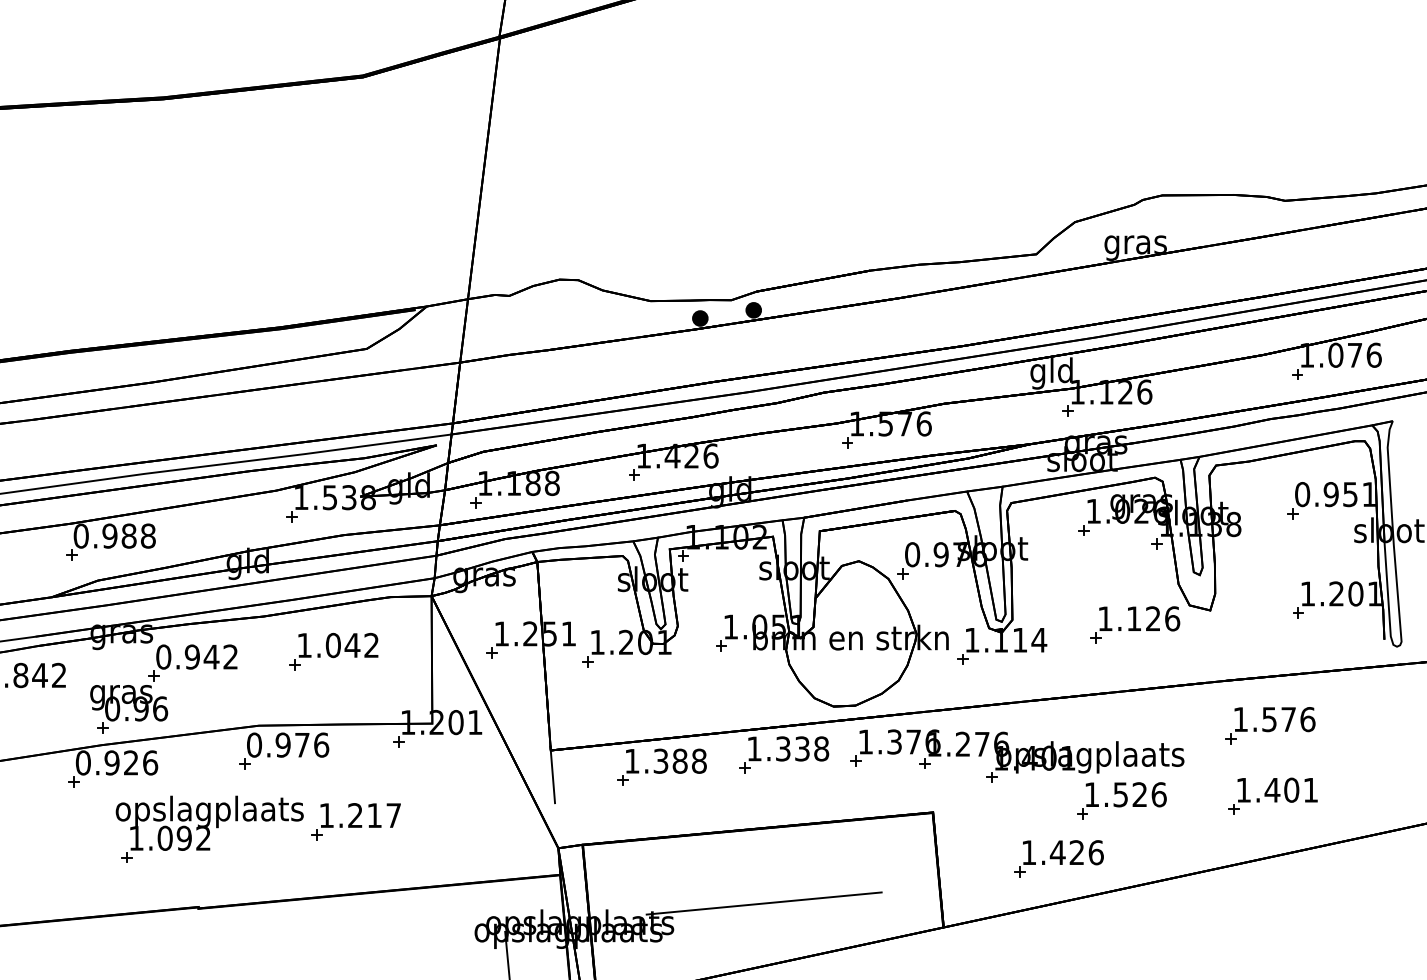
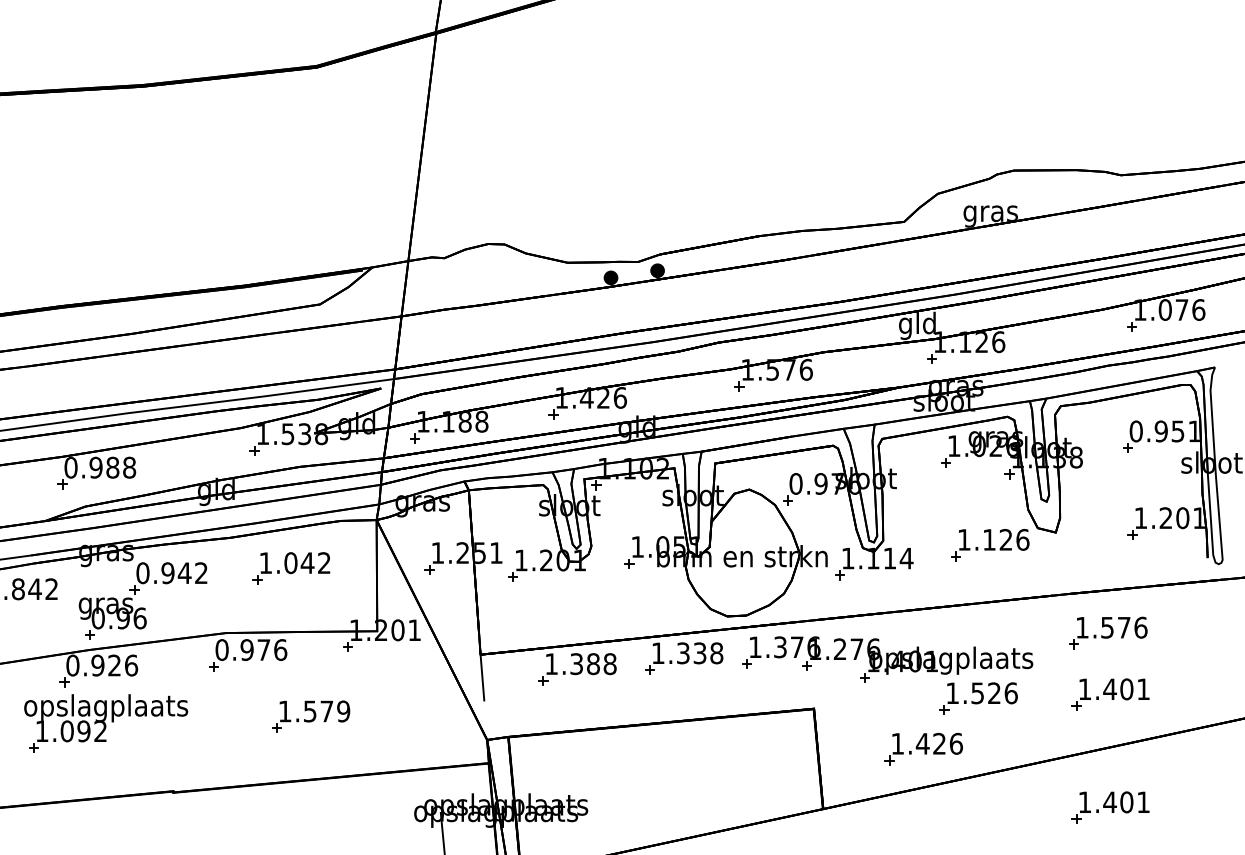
text: (374, 815) -> (326, 711), 1.217 -> 1.579
part: (210, 829) -> (106, 723), moved
line: (763, 902) -> (666, 787), removed
part: (1272, 925) -> (1110, 807), added

